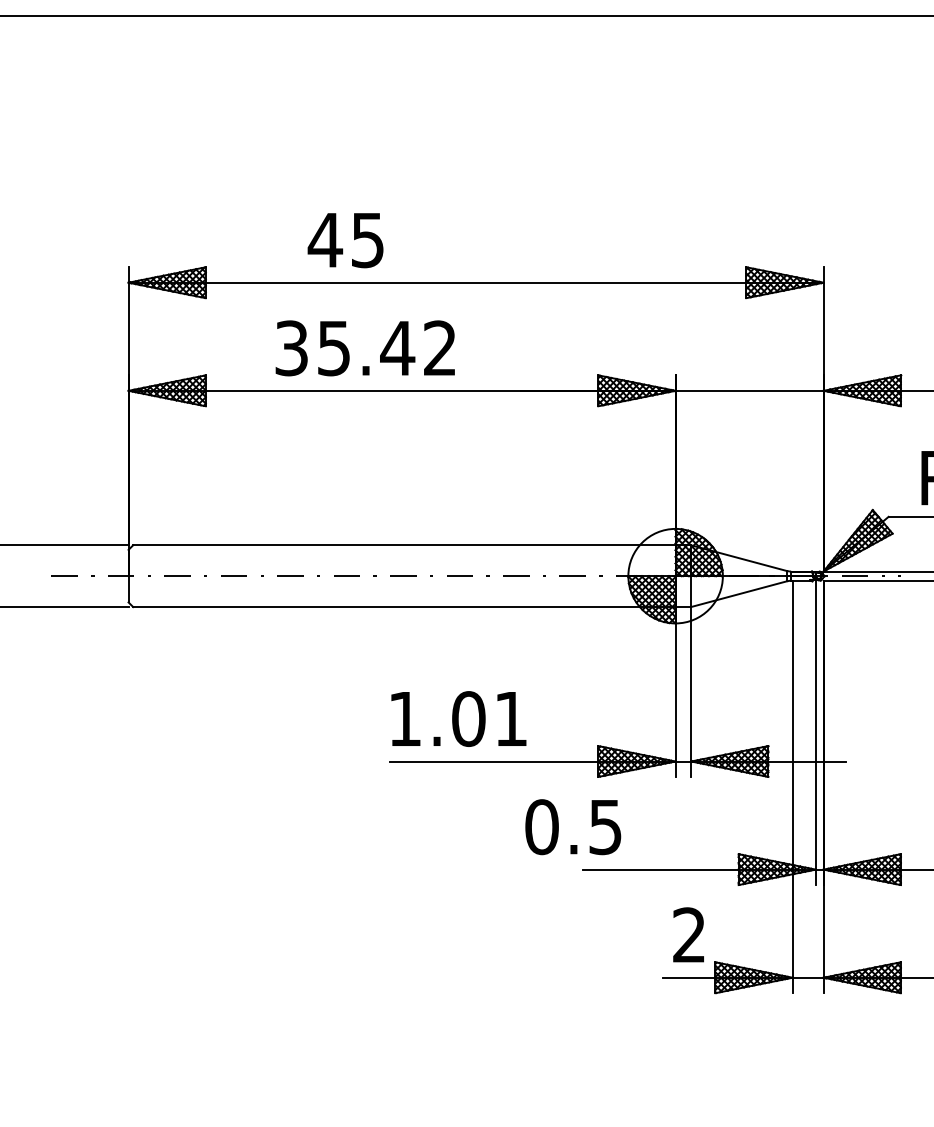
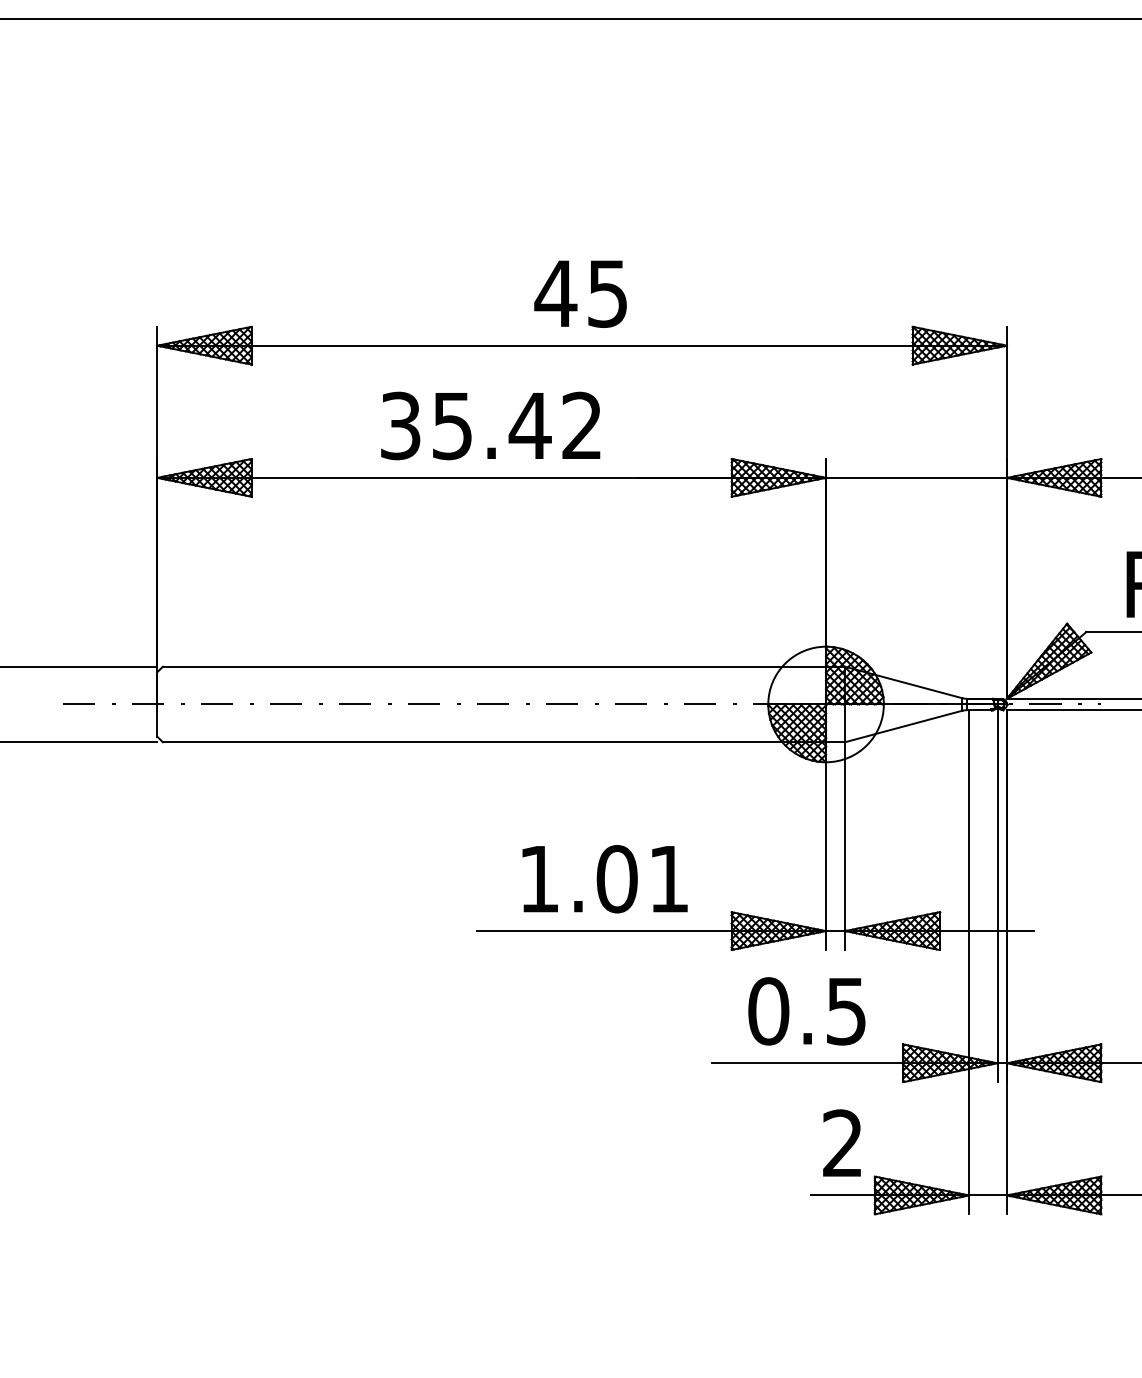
text: (345, 240) -> (580, 293), moved
text: (365, 347) -> (490, 425), moved
text: (458, 719) -> (604, 879), moved
text: (572, 827) -> (806, 1011), moved

